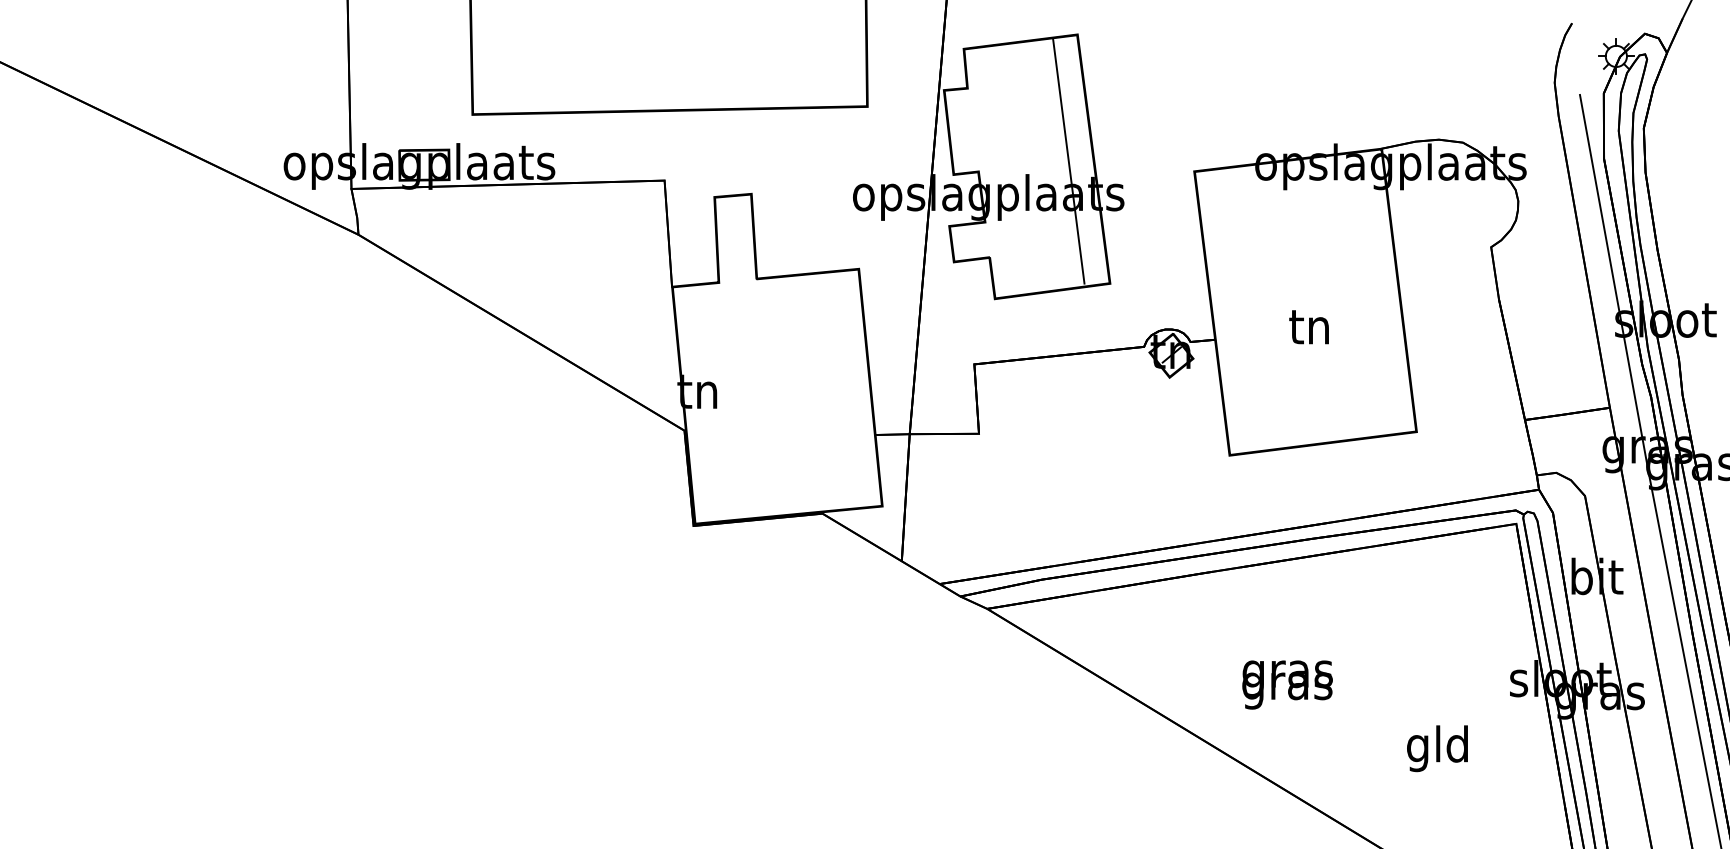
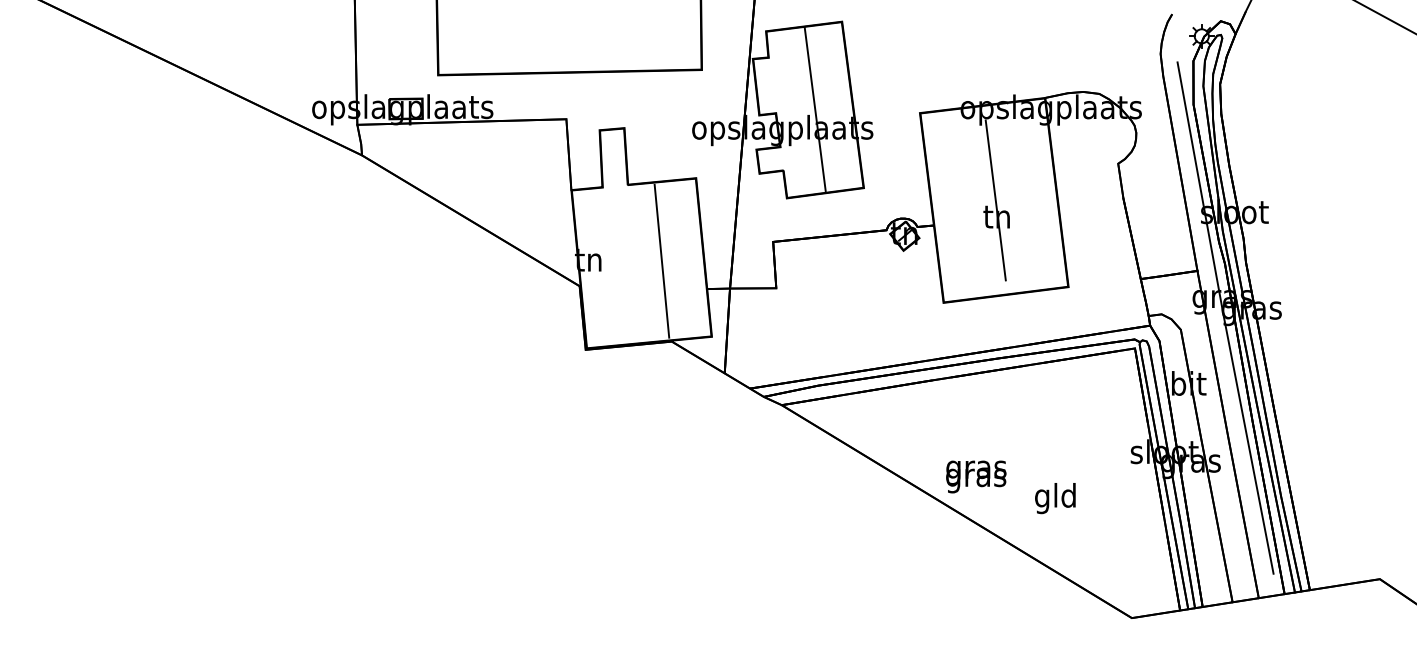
line: (1067, 161) -> (814, 109), moved
line: (1307, 302) -> (995, 200), added
line: (807, 392) -> (661, 260), added
text: (1287, 684) -> (976, 476), moved
text: (1437, 748) -> (1055, 498), moved

